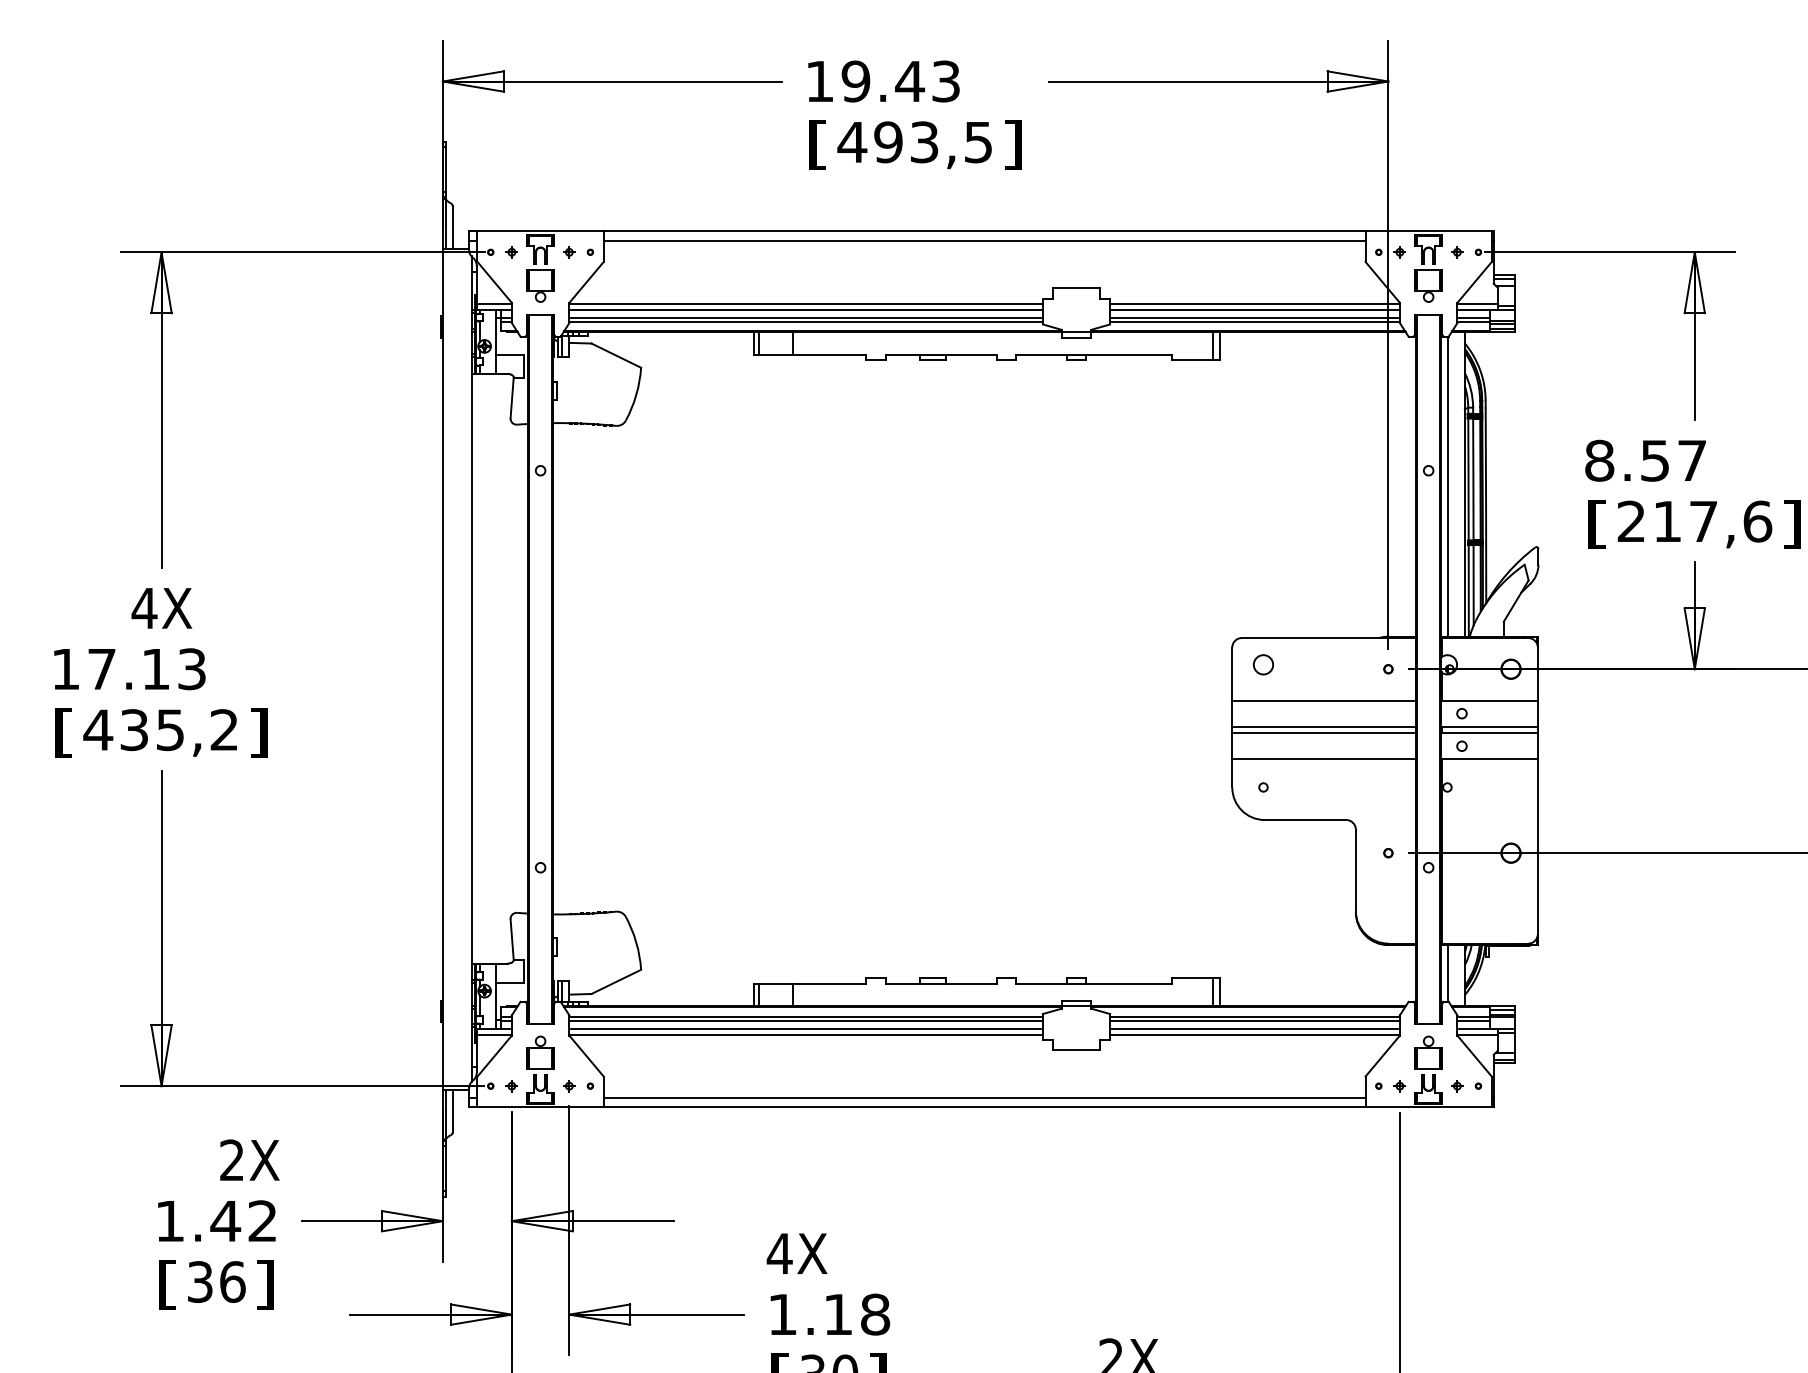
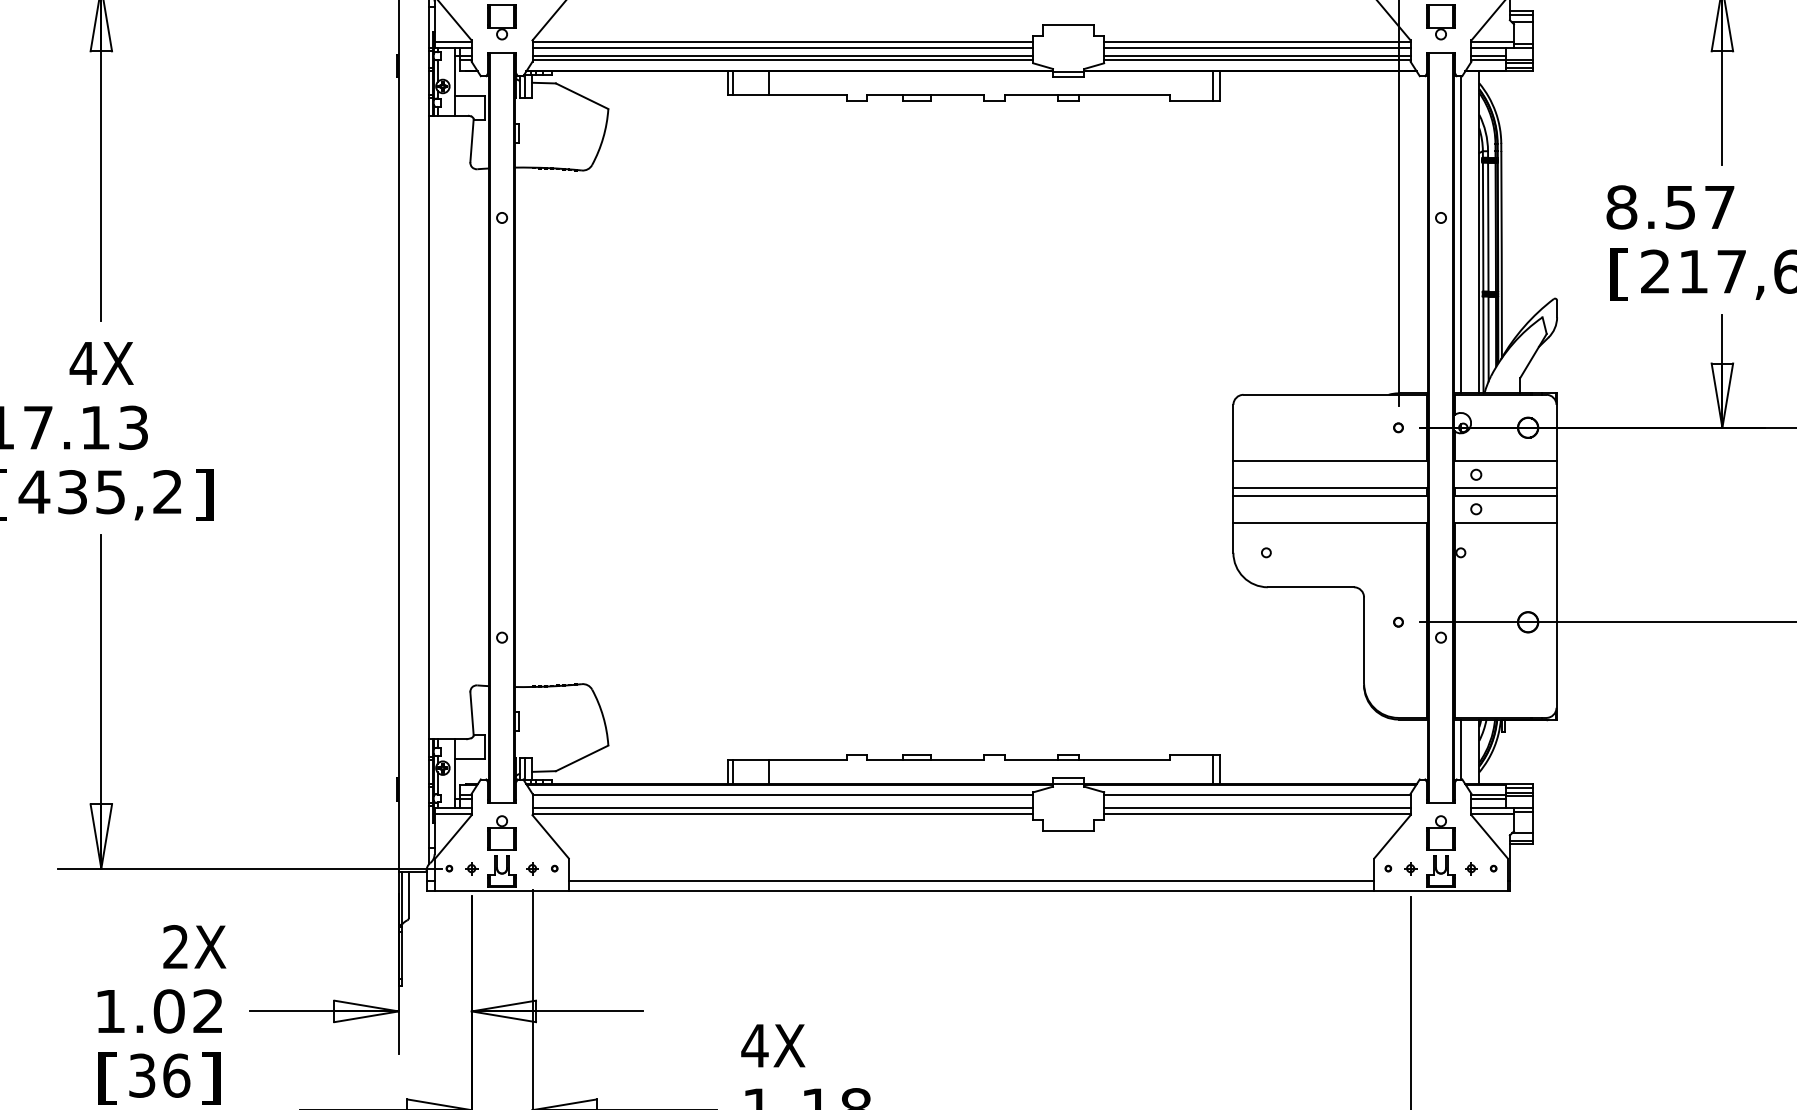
circle: (1263, 664) -> (1266, 422), removed
line: (805, 1020) -> (782, 799), removed
line: (1254, 1020) -> (1256, 799), removed
text: (225, 1221) -> (168, 1011), 1.42 -> 1.02

